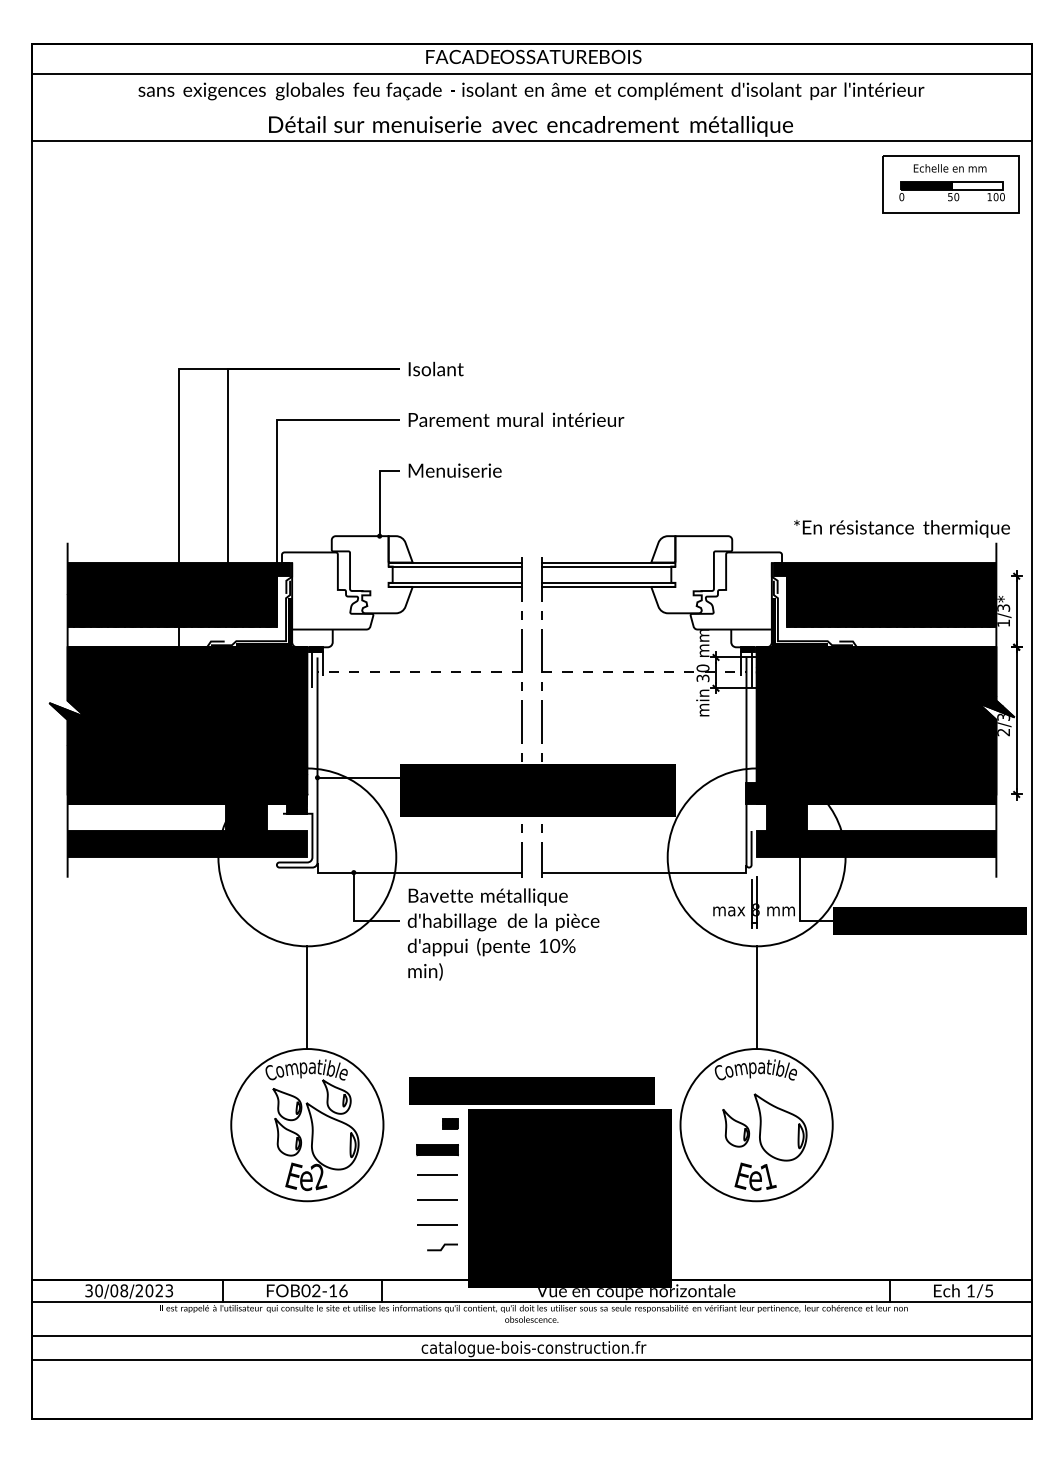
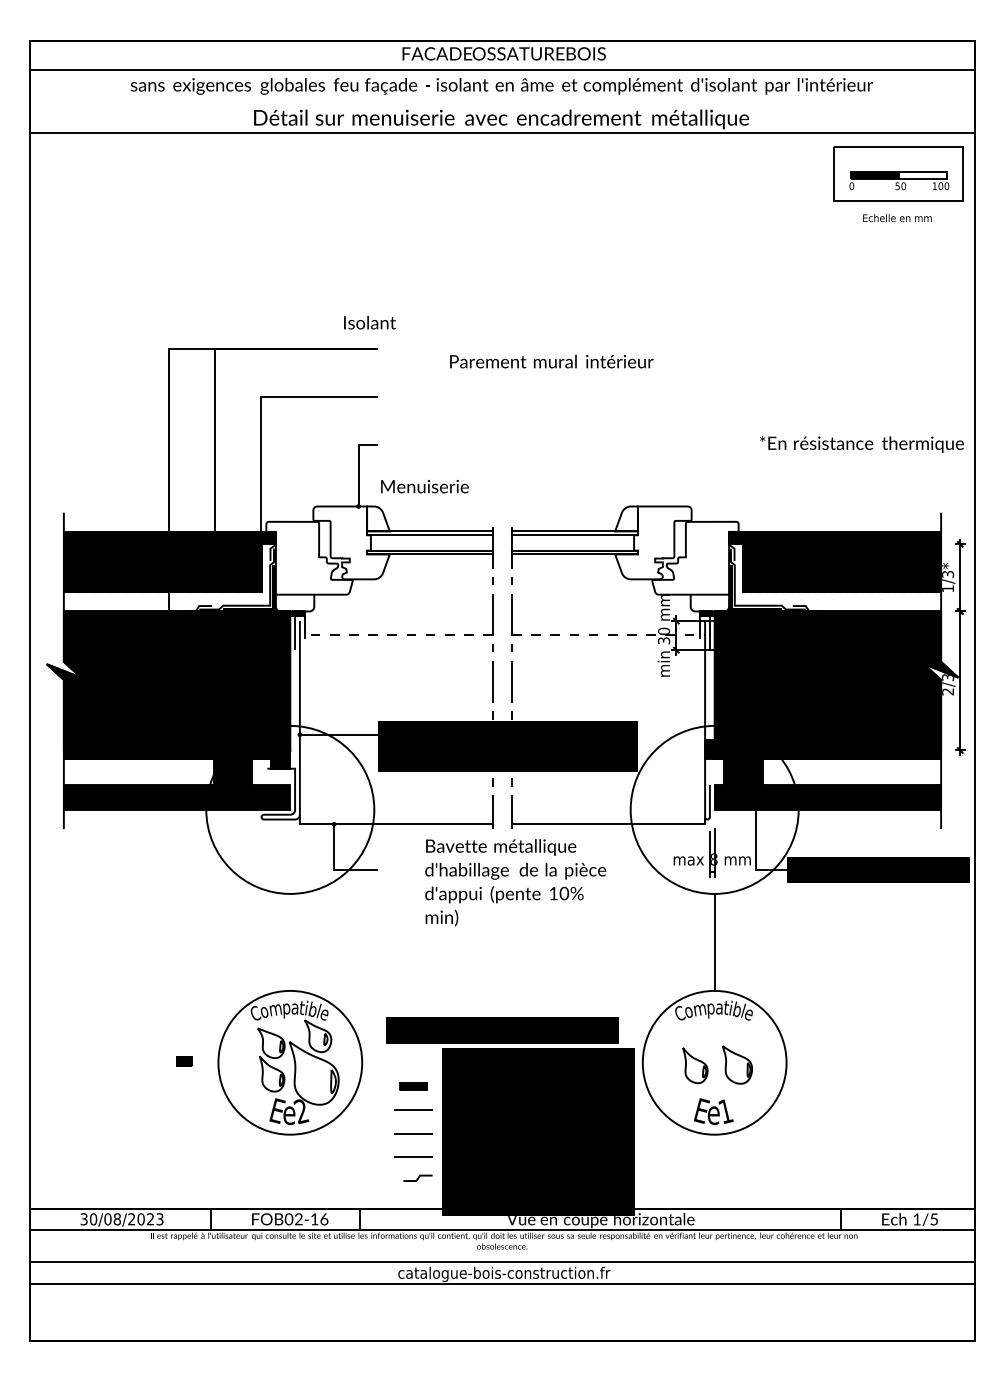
text: (950, 168) -> (897, 218), moved
text: (435, 368) -> (369, 322), moved
text: (516, 419) -> (551, 361), moved
text: (454, 470) -> (424, 486), moved
text: (901, 528) -> (861, 444), moved
text: (503, 934) -> (515, 882), moved
line: (307, 996) -> (290, 941), removed
part: (450, 1123) -> (184, 1061), moved
part: (780, 1126) -> (737, 1064), size x0.6
part: (437, 1150) -> (413, 1086), size x0.7

